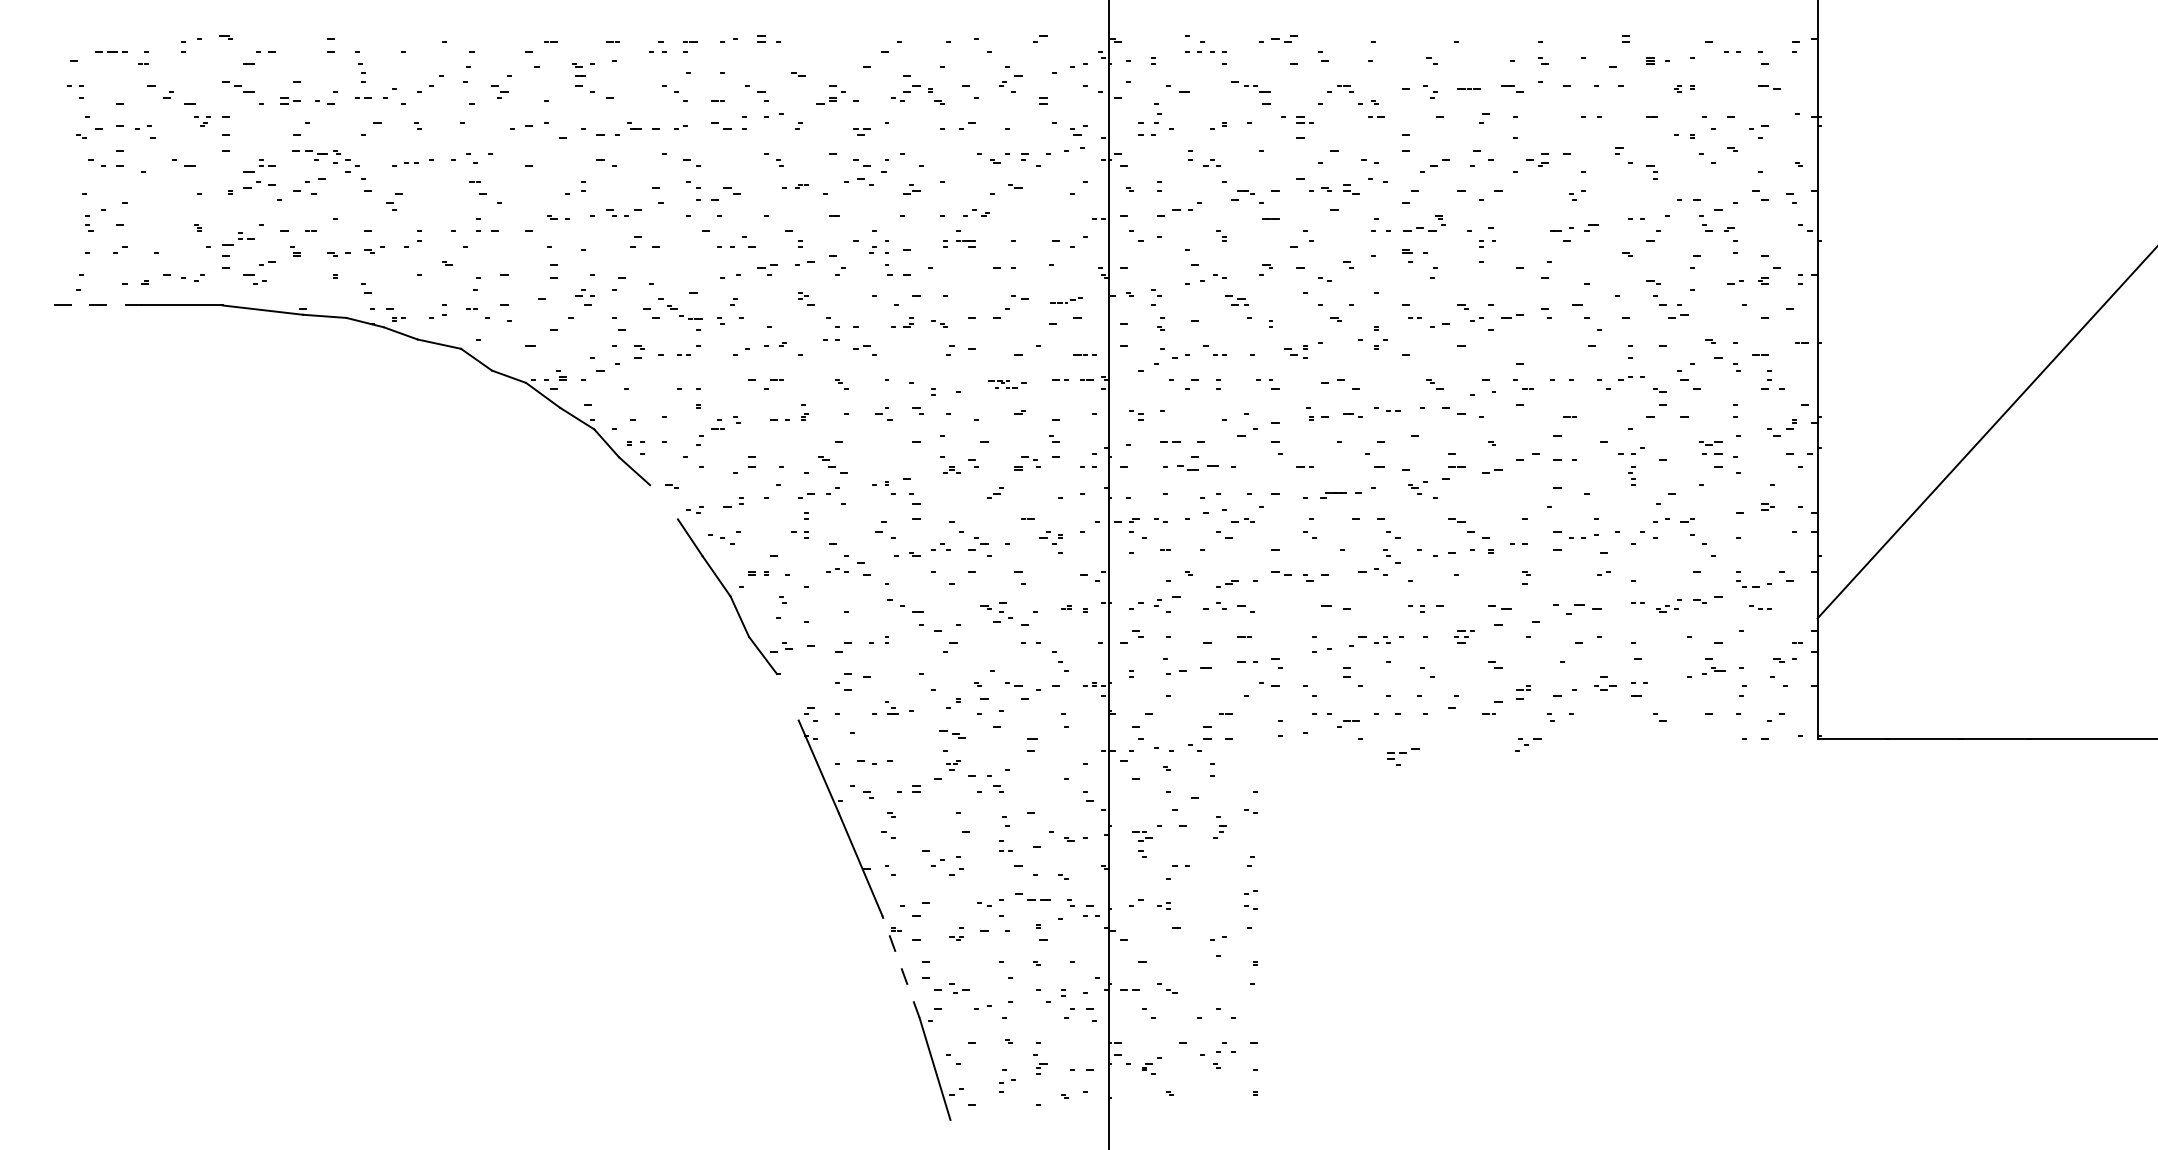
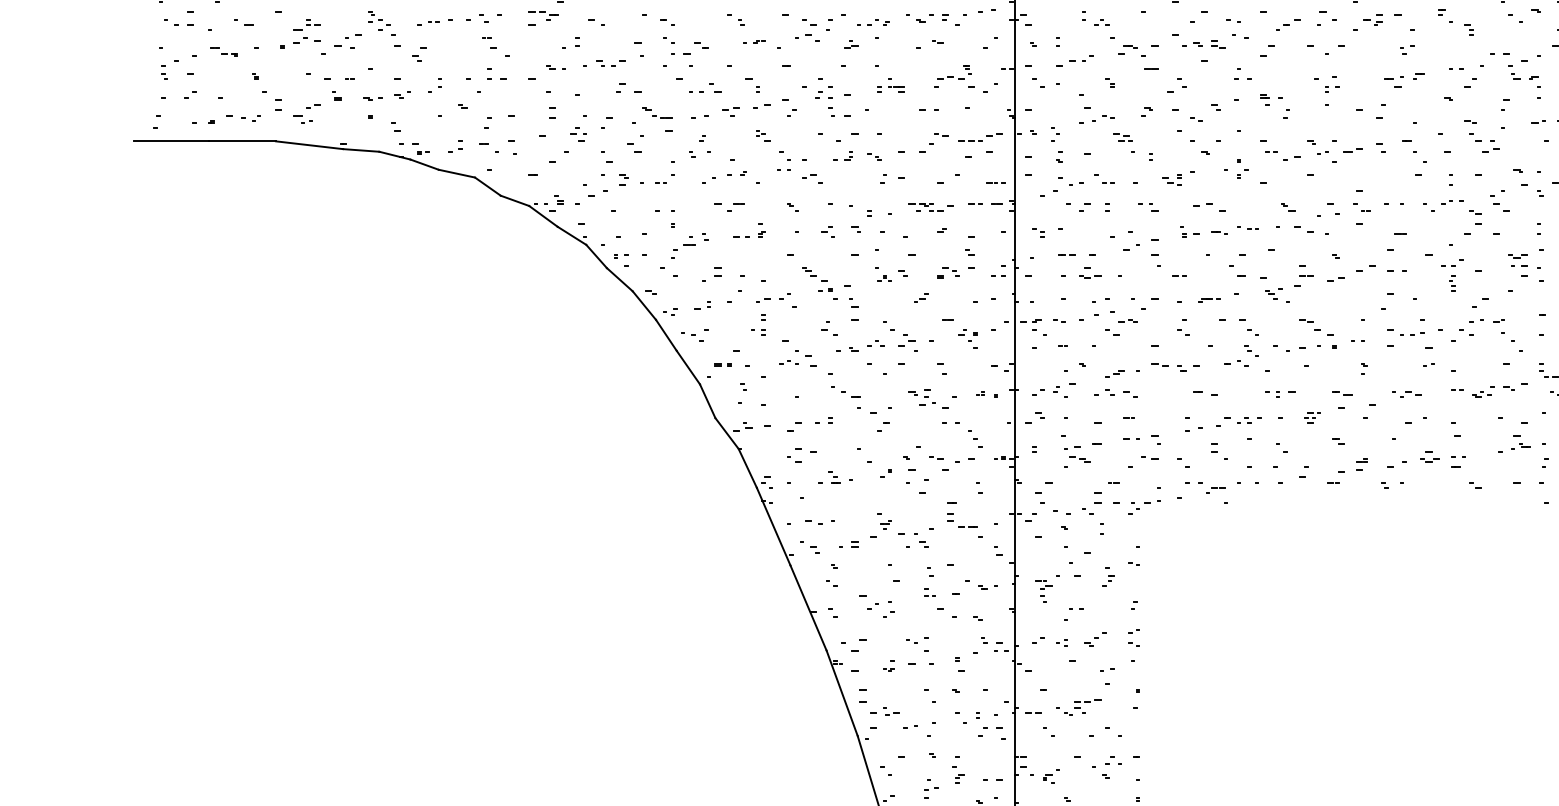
part: (309, 155) -> (542, 16), moved
part: (160, 198) -> (224, 52), added
part: (976, 212) -> (878, 22), moved
part: (1424, 223) -> (954, 72), moved
part: (238, 238) -> (289, 85), removed
part: (1066, 300) -> (980, 137), size x1.67
line: (97, 305) -> (171, 141), dashed -> solid
part: (684, 312) -> (657, 112), moved
part: (1007, 384) -> (931, 207), size x1.43
part: (832, 464) -> (814, 274), moved
part: (1198, 468) -> (1090, 277), size x0.62
part: (1340, 495) -> (1209, 299), size x0.62
line: (663, 502) -> (643, 305), added
part: (1577, 608) -> (1406, 394), size x0.71
line: (787, 697) -> (747, 468), added
part: (952, 734) -> (1079, 459), moved
part: (1528, 744) -> (1139, 507), moved
part: (1403, 756) -> (1088, 705), moved
part: (1032, 896) -> (962, 523), moved
part: (1204, 901) -> (1095, 638), added
line: (900, 966) -> (841, 693), dashed -> solid

